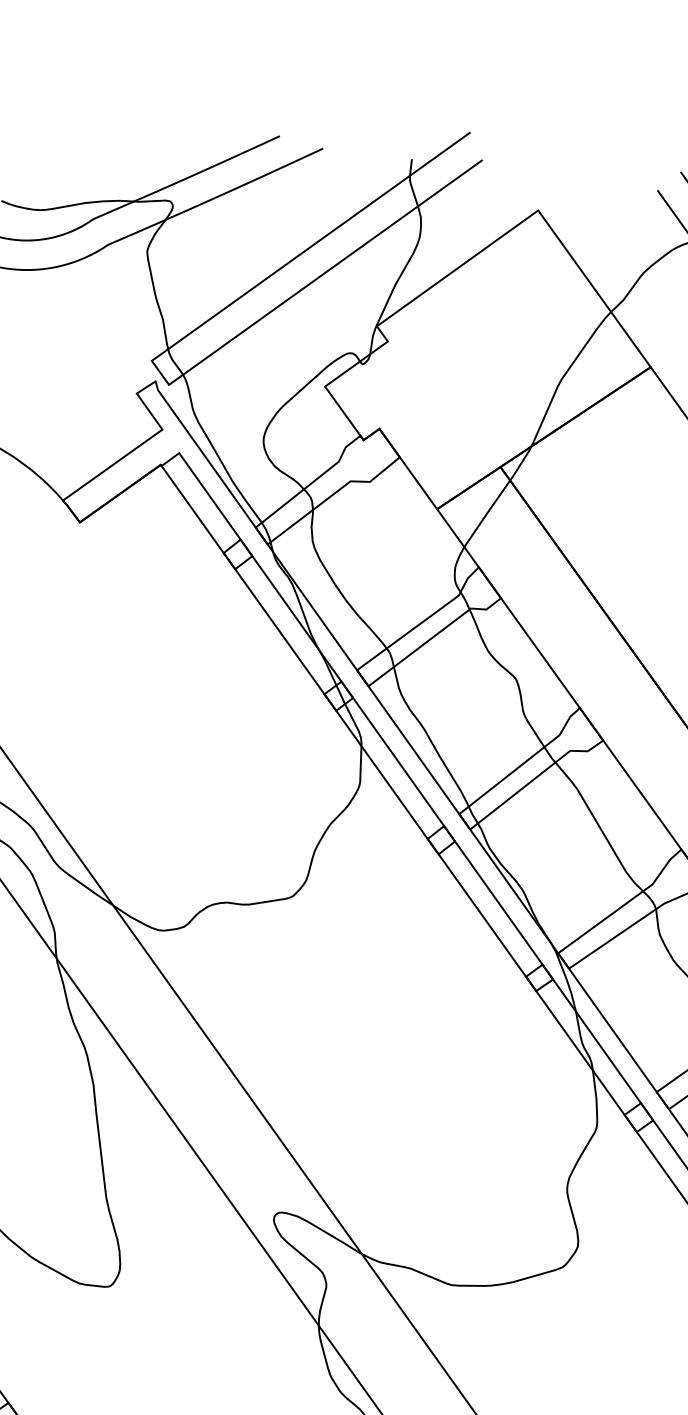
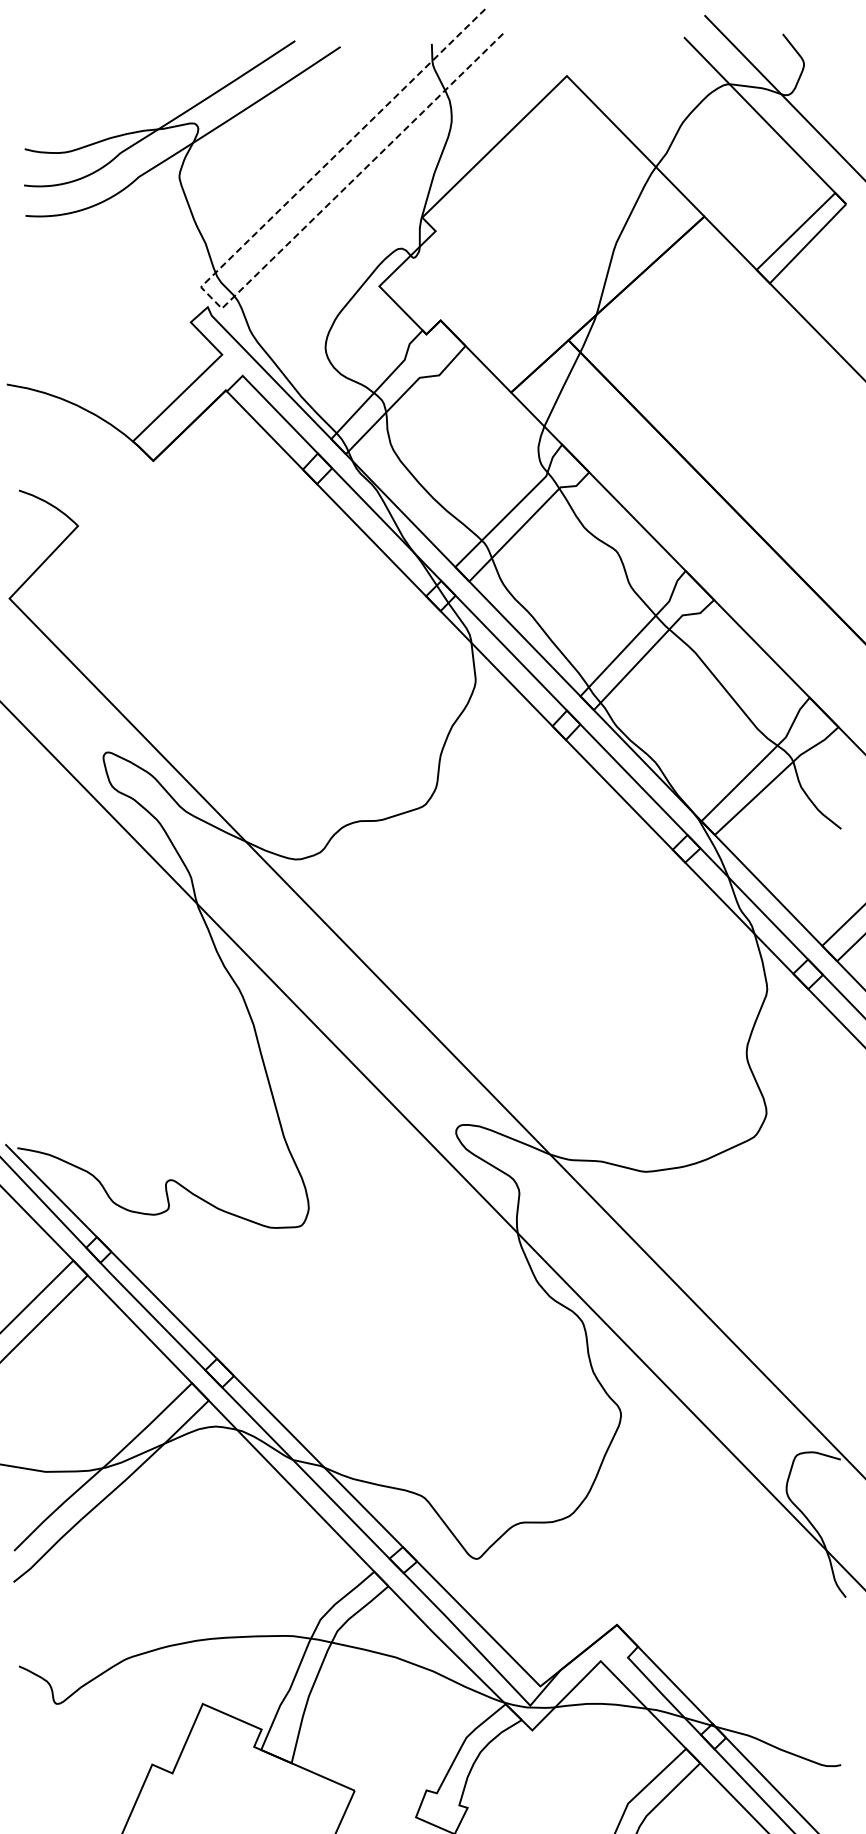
line: (158, 370) -> (209, 295), solid -> dashed

